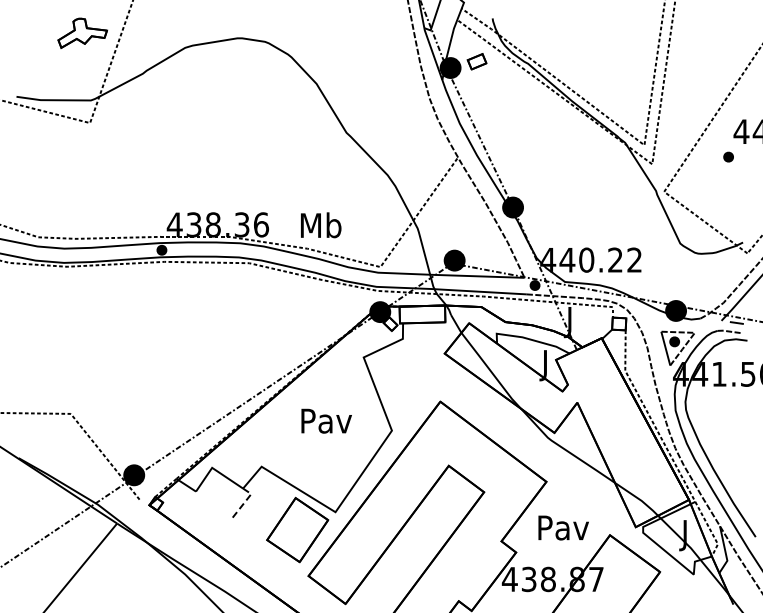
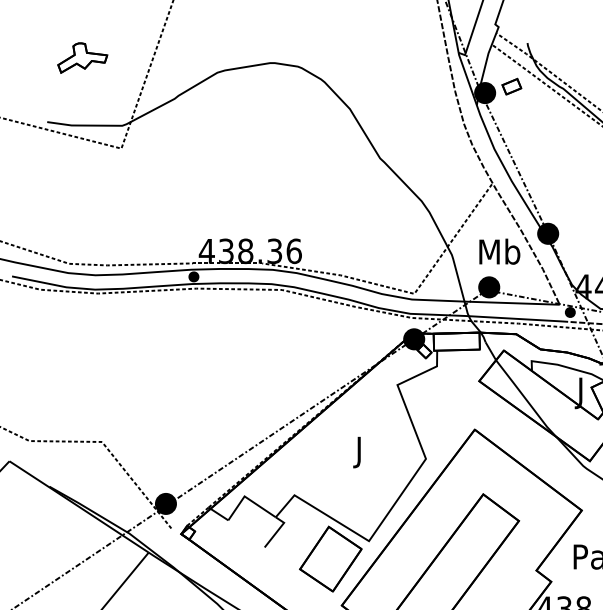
part: (82, 32) -> (82, 57), moved
text: (321, 225) -> (500, 251), moved
text: (326, 423) -> (359, 451), Pav -> J
line: (244, 502) -> (277, 531), dashed -> solid

